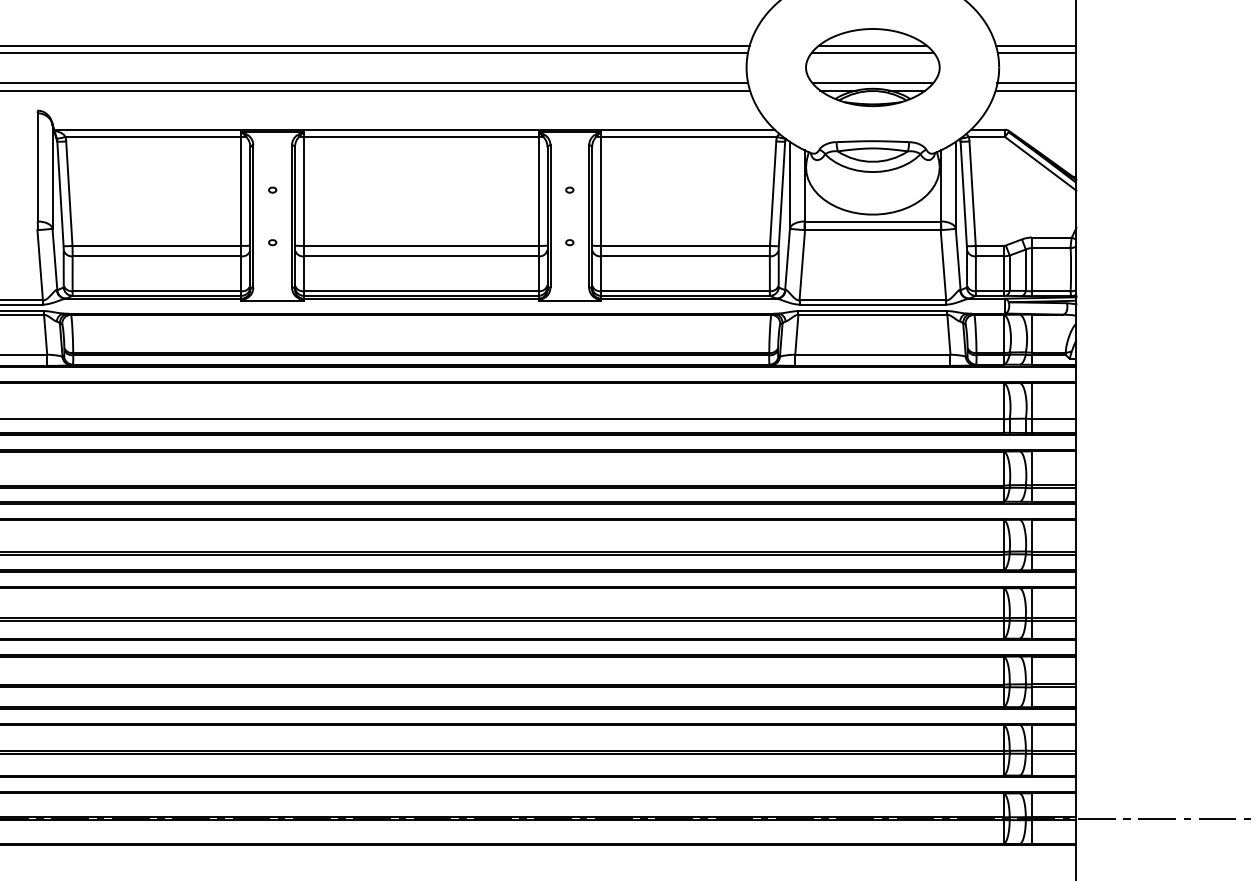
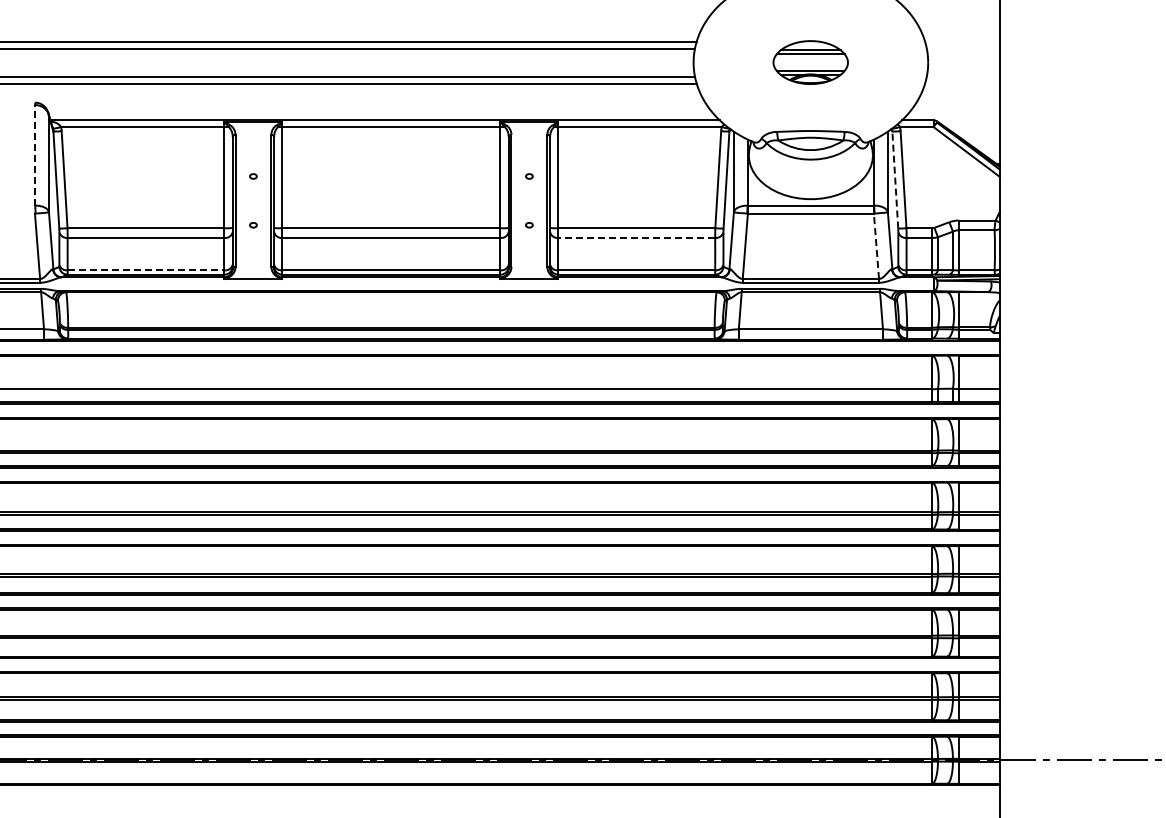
line: (1036, 45) -> (962, 42), removed
line: (1036, 53) -> (962, 49), removed
part: (872, 67) -> (810, 62), size x0.6
line: (1036, 83) -> (962, 77), removed
line: (1035, 91) -> (961, 84), removed
line: (38, 166) -> (35, 154), solid -> dashed
line: (963, 194) -> (895, 180), solid -> dashed
line: (685, 255) -> (636, 237), solid -> dashed
line: (943, 265) -> (876, 246), solid -> dashed
line: (157, 291) -> (146, 270), solid -> dashed

